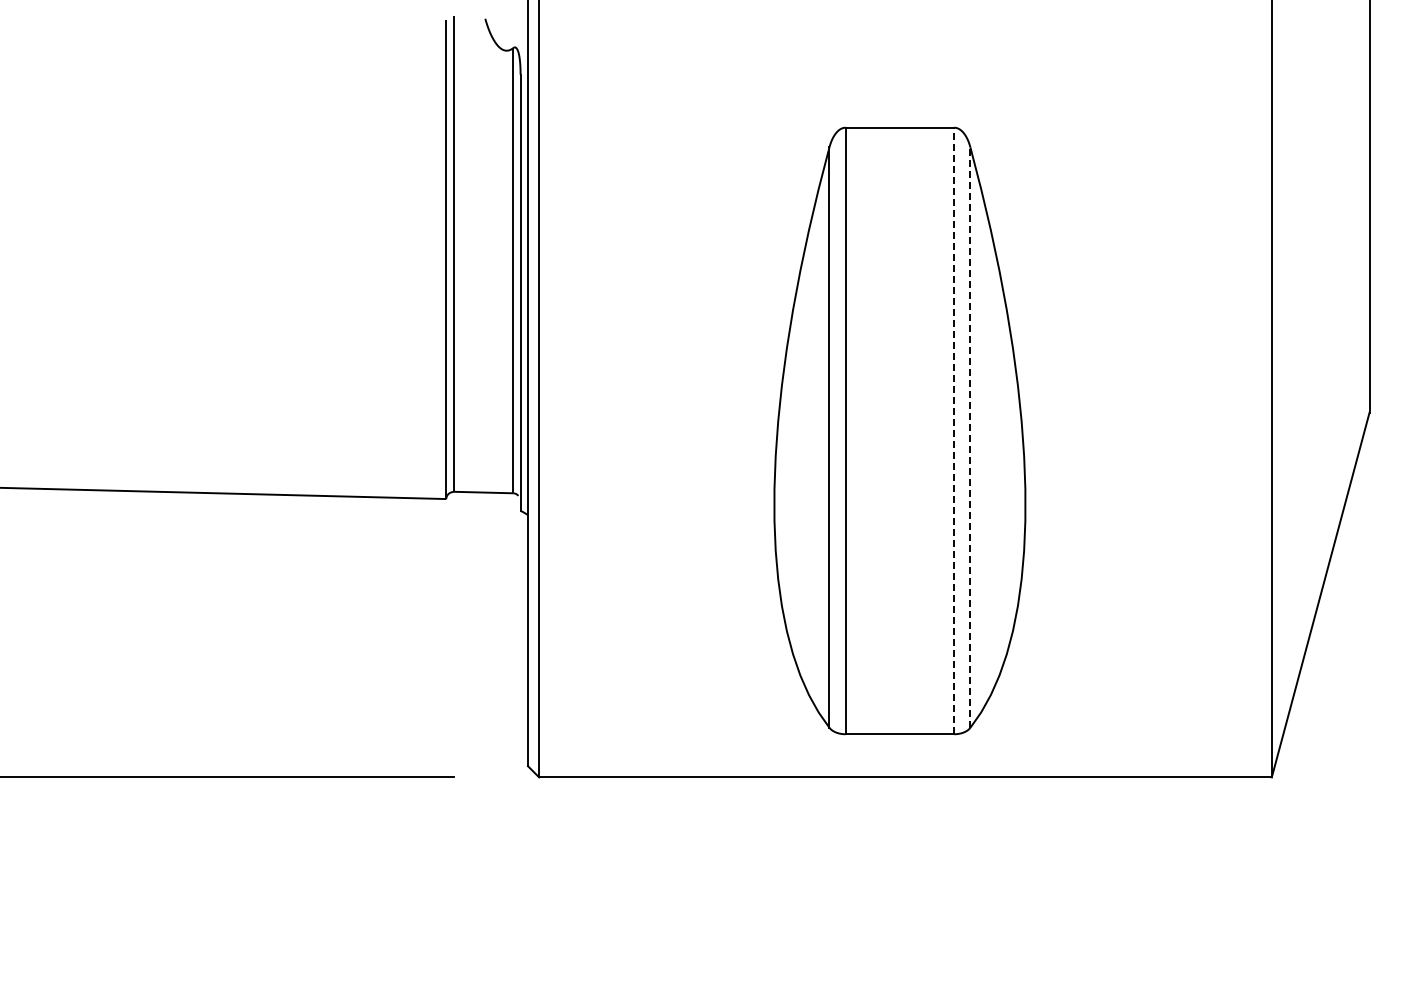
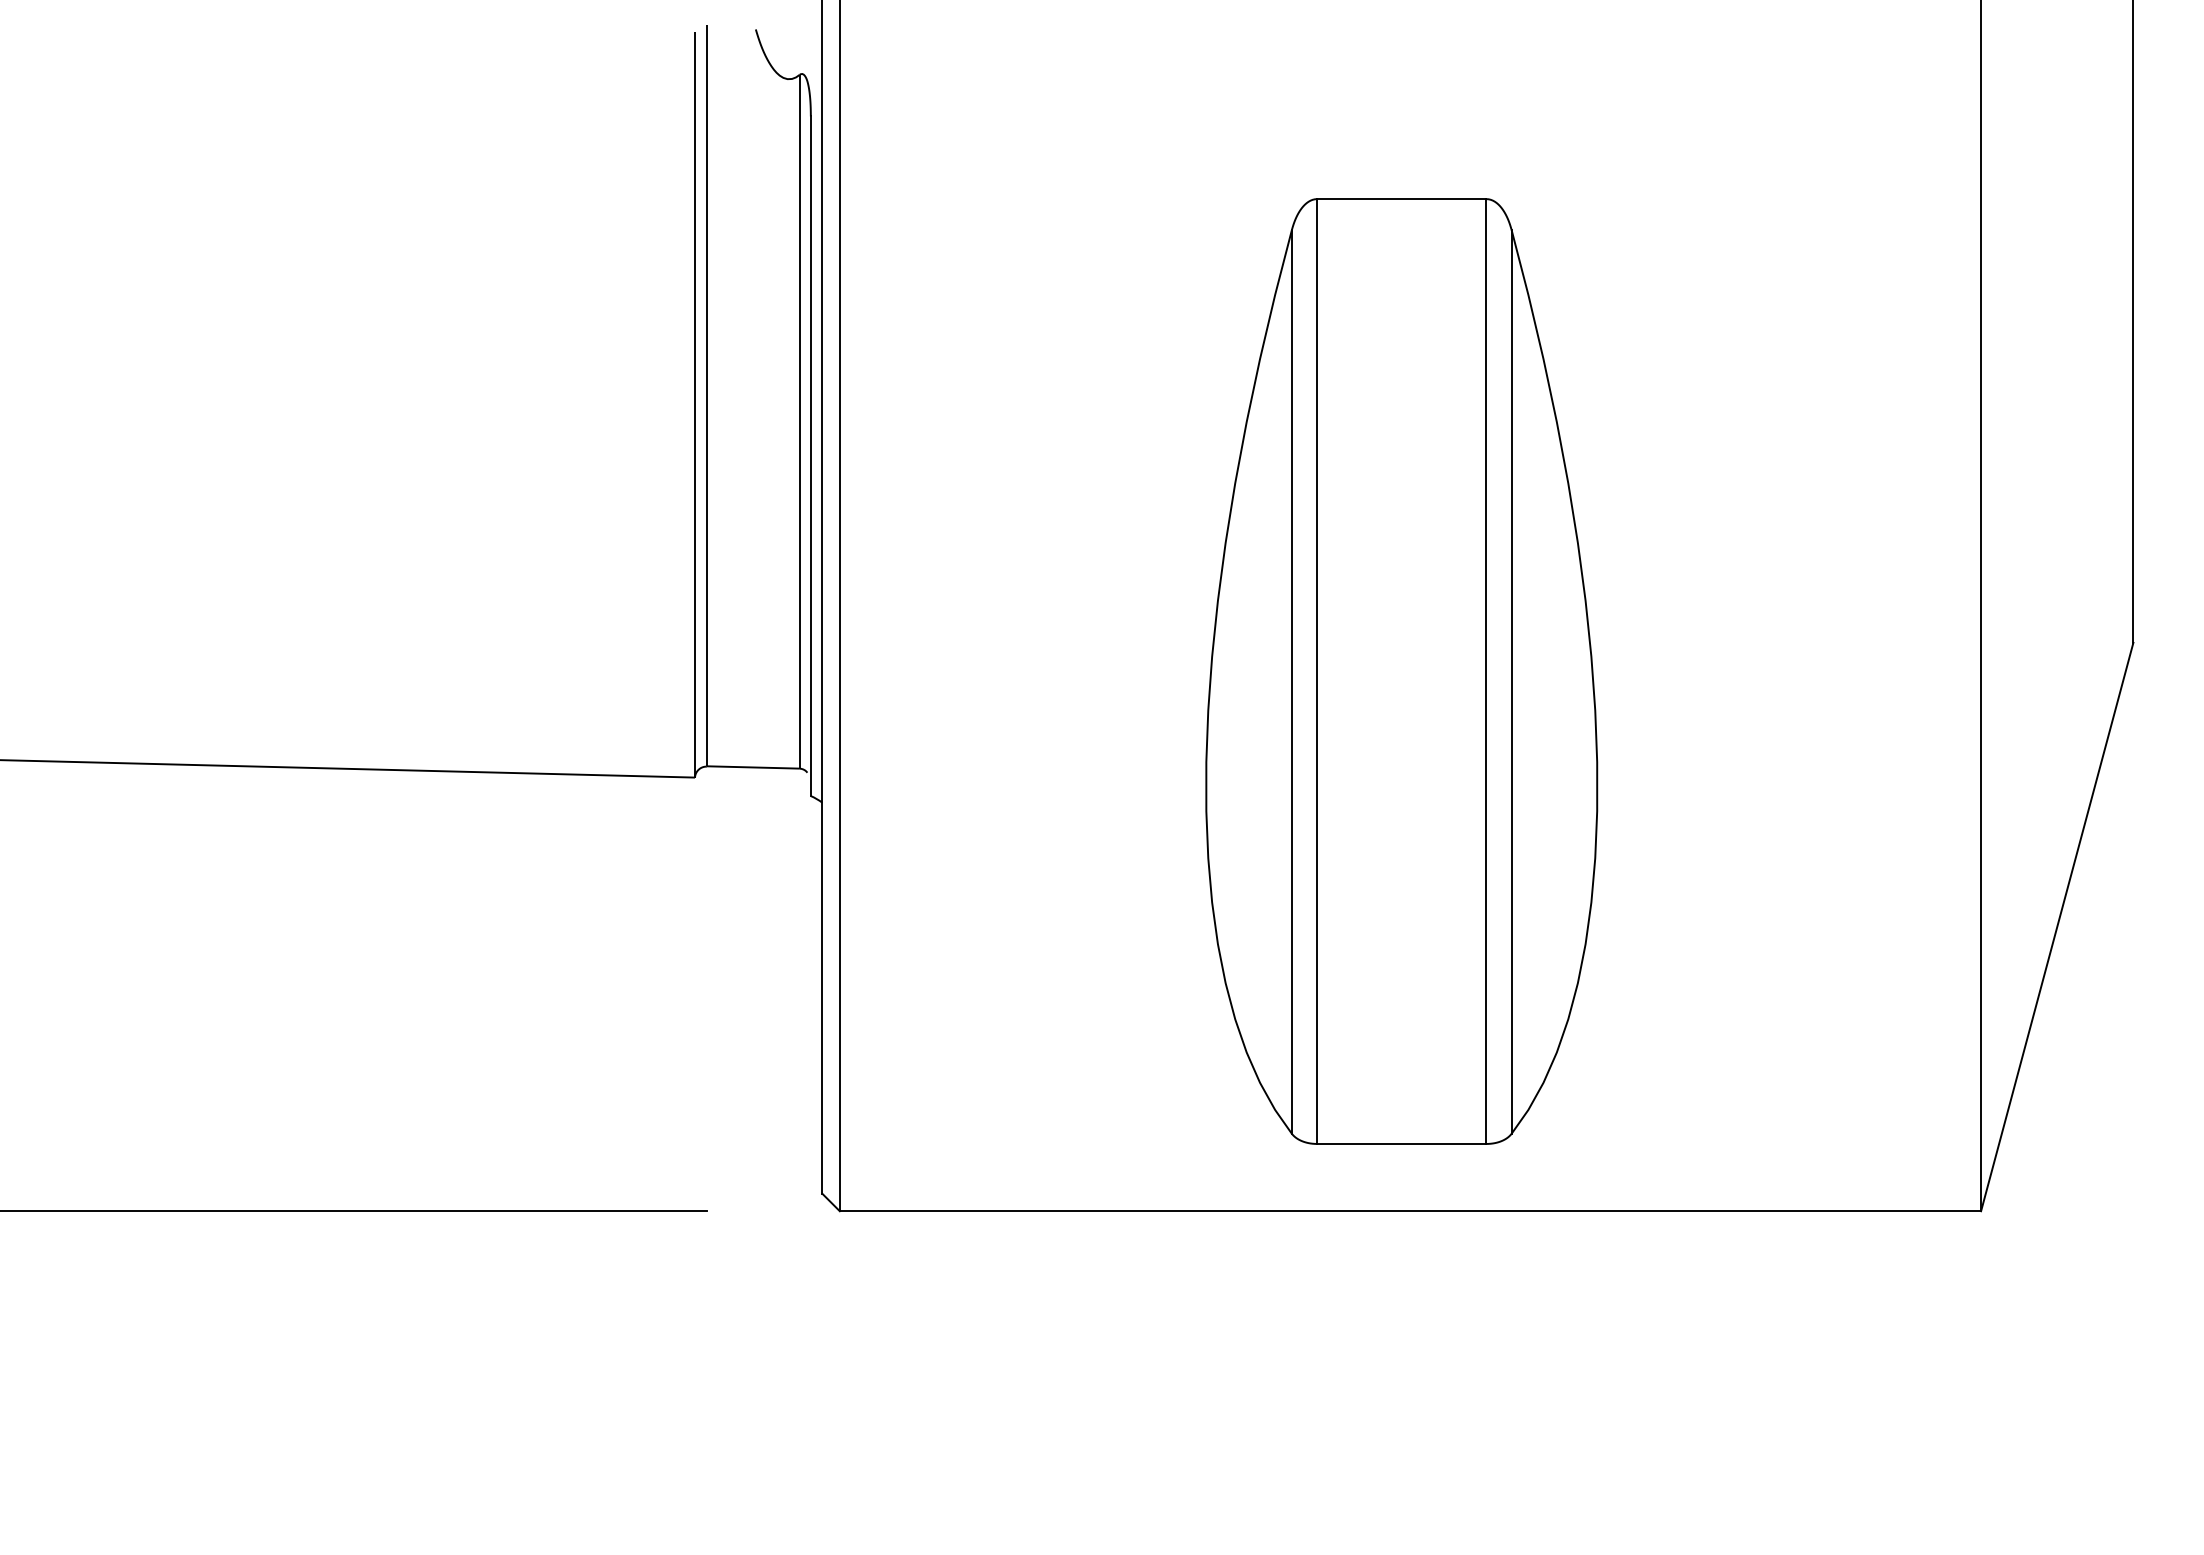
line: (954, 430) -> (1486, 670), dashed -> solid
line: (970, 437) -> (1511, 681), dashed -> solid

